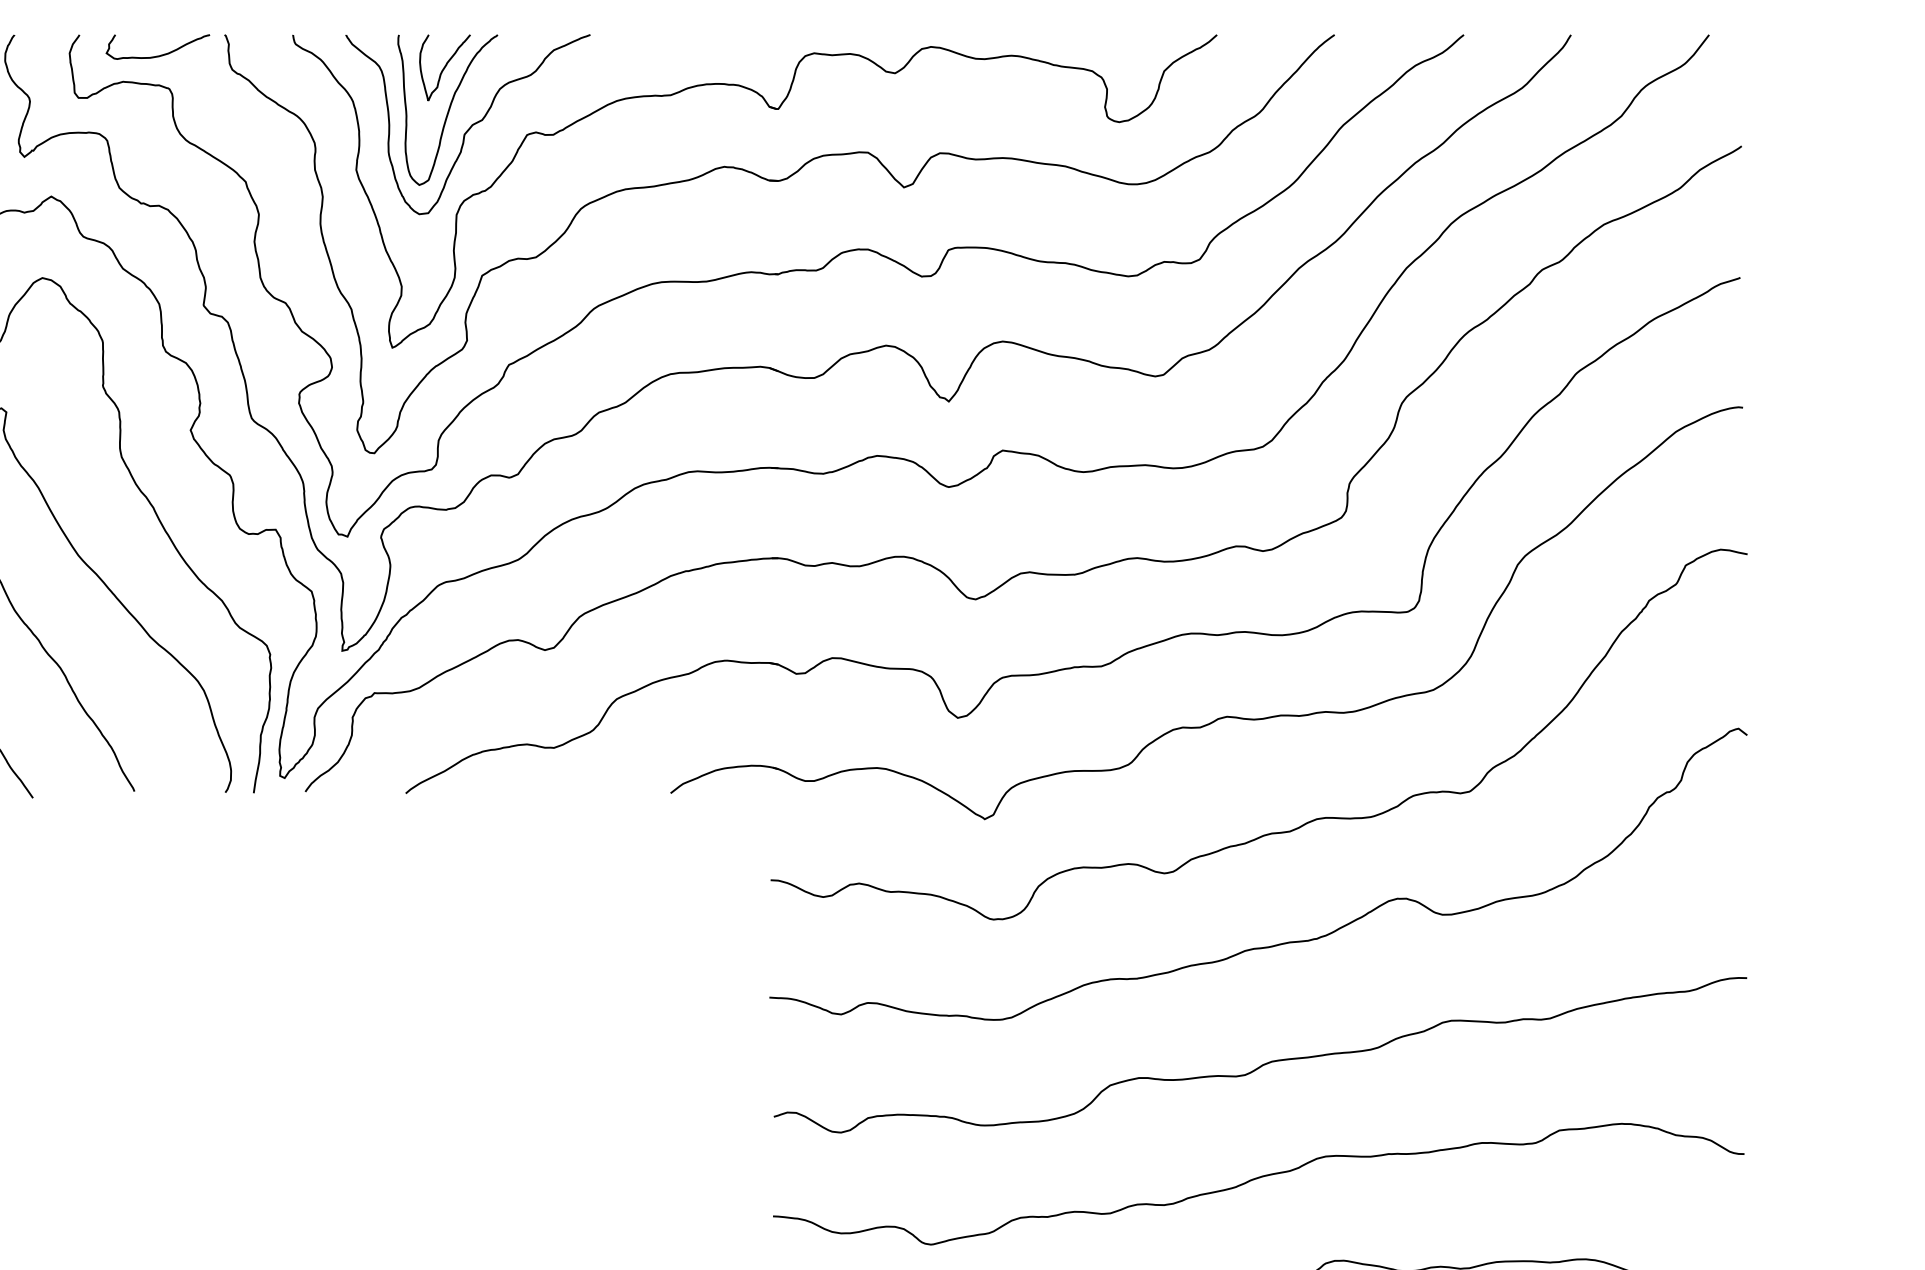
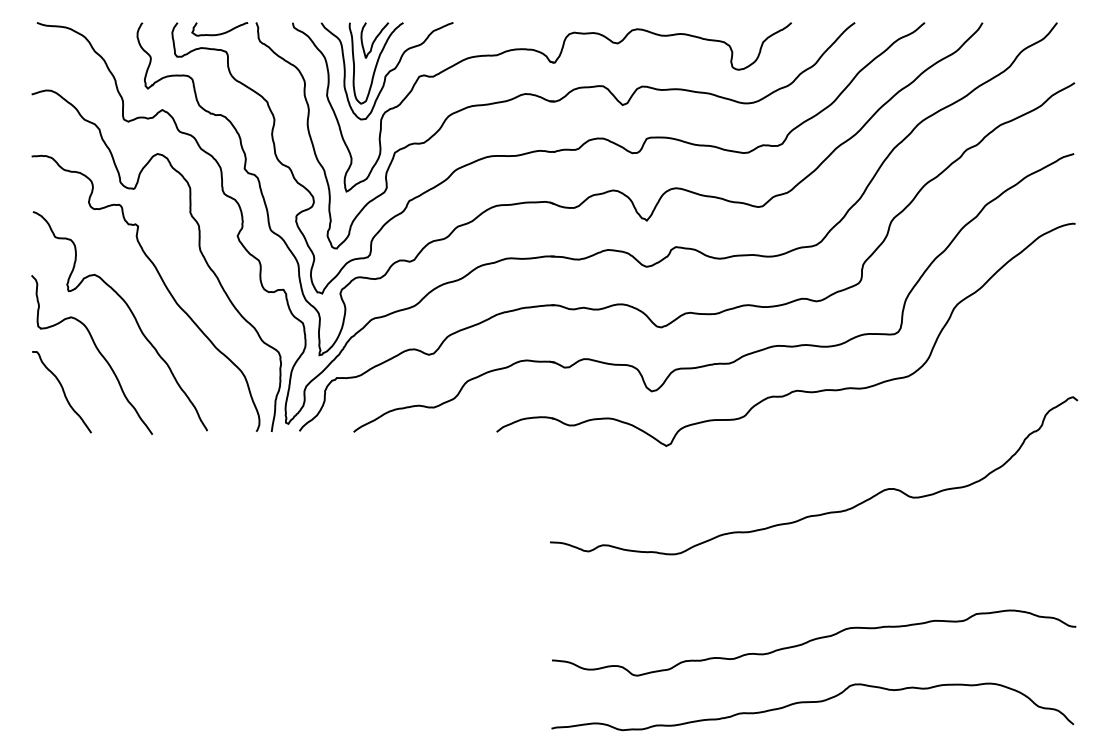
curve: (1272, 831) -> (821, 452), removed
curve: (1263, 1062) -> (816, 577), removed

